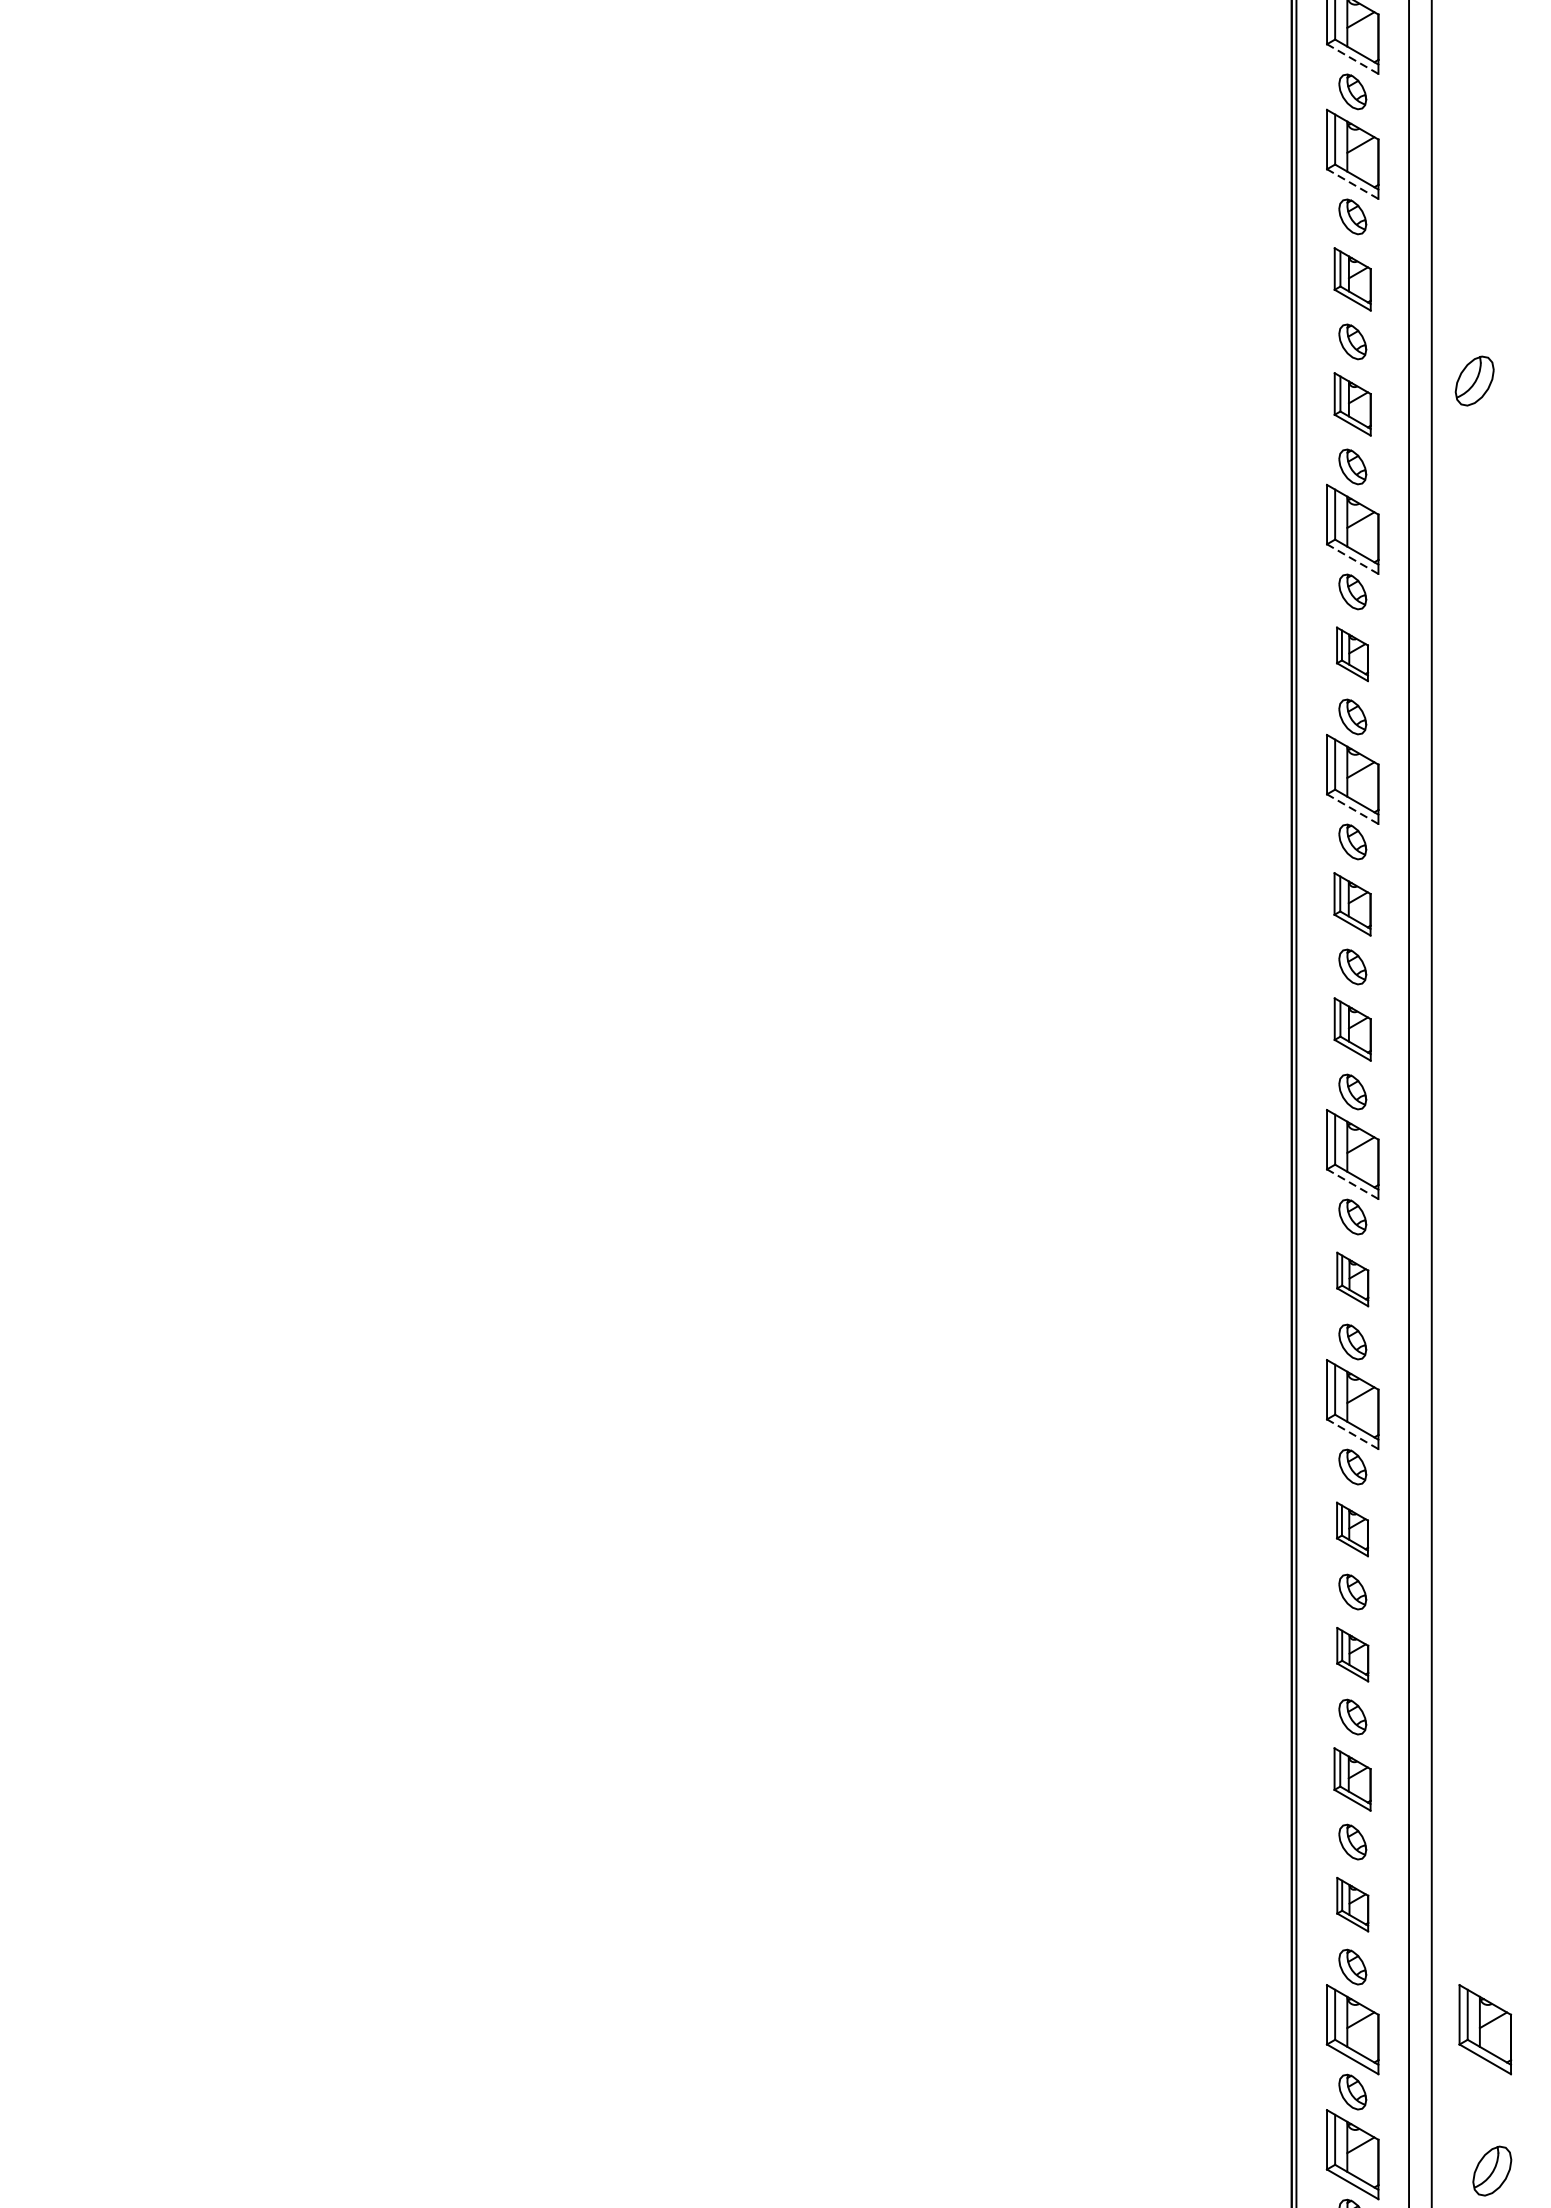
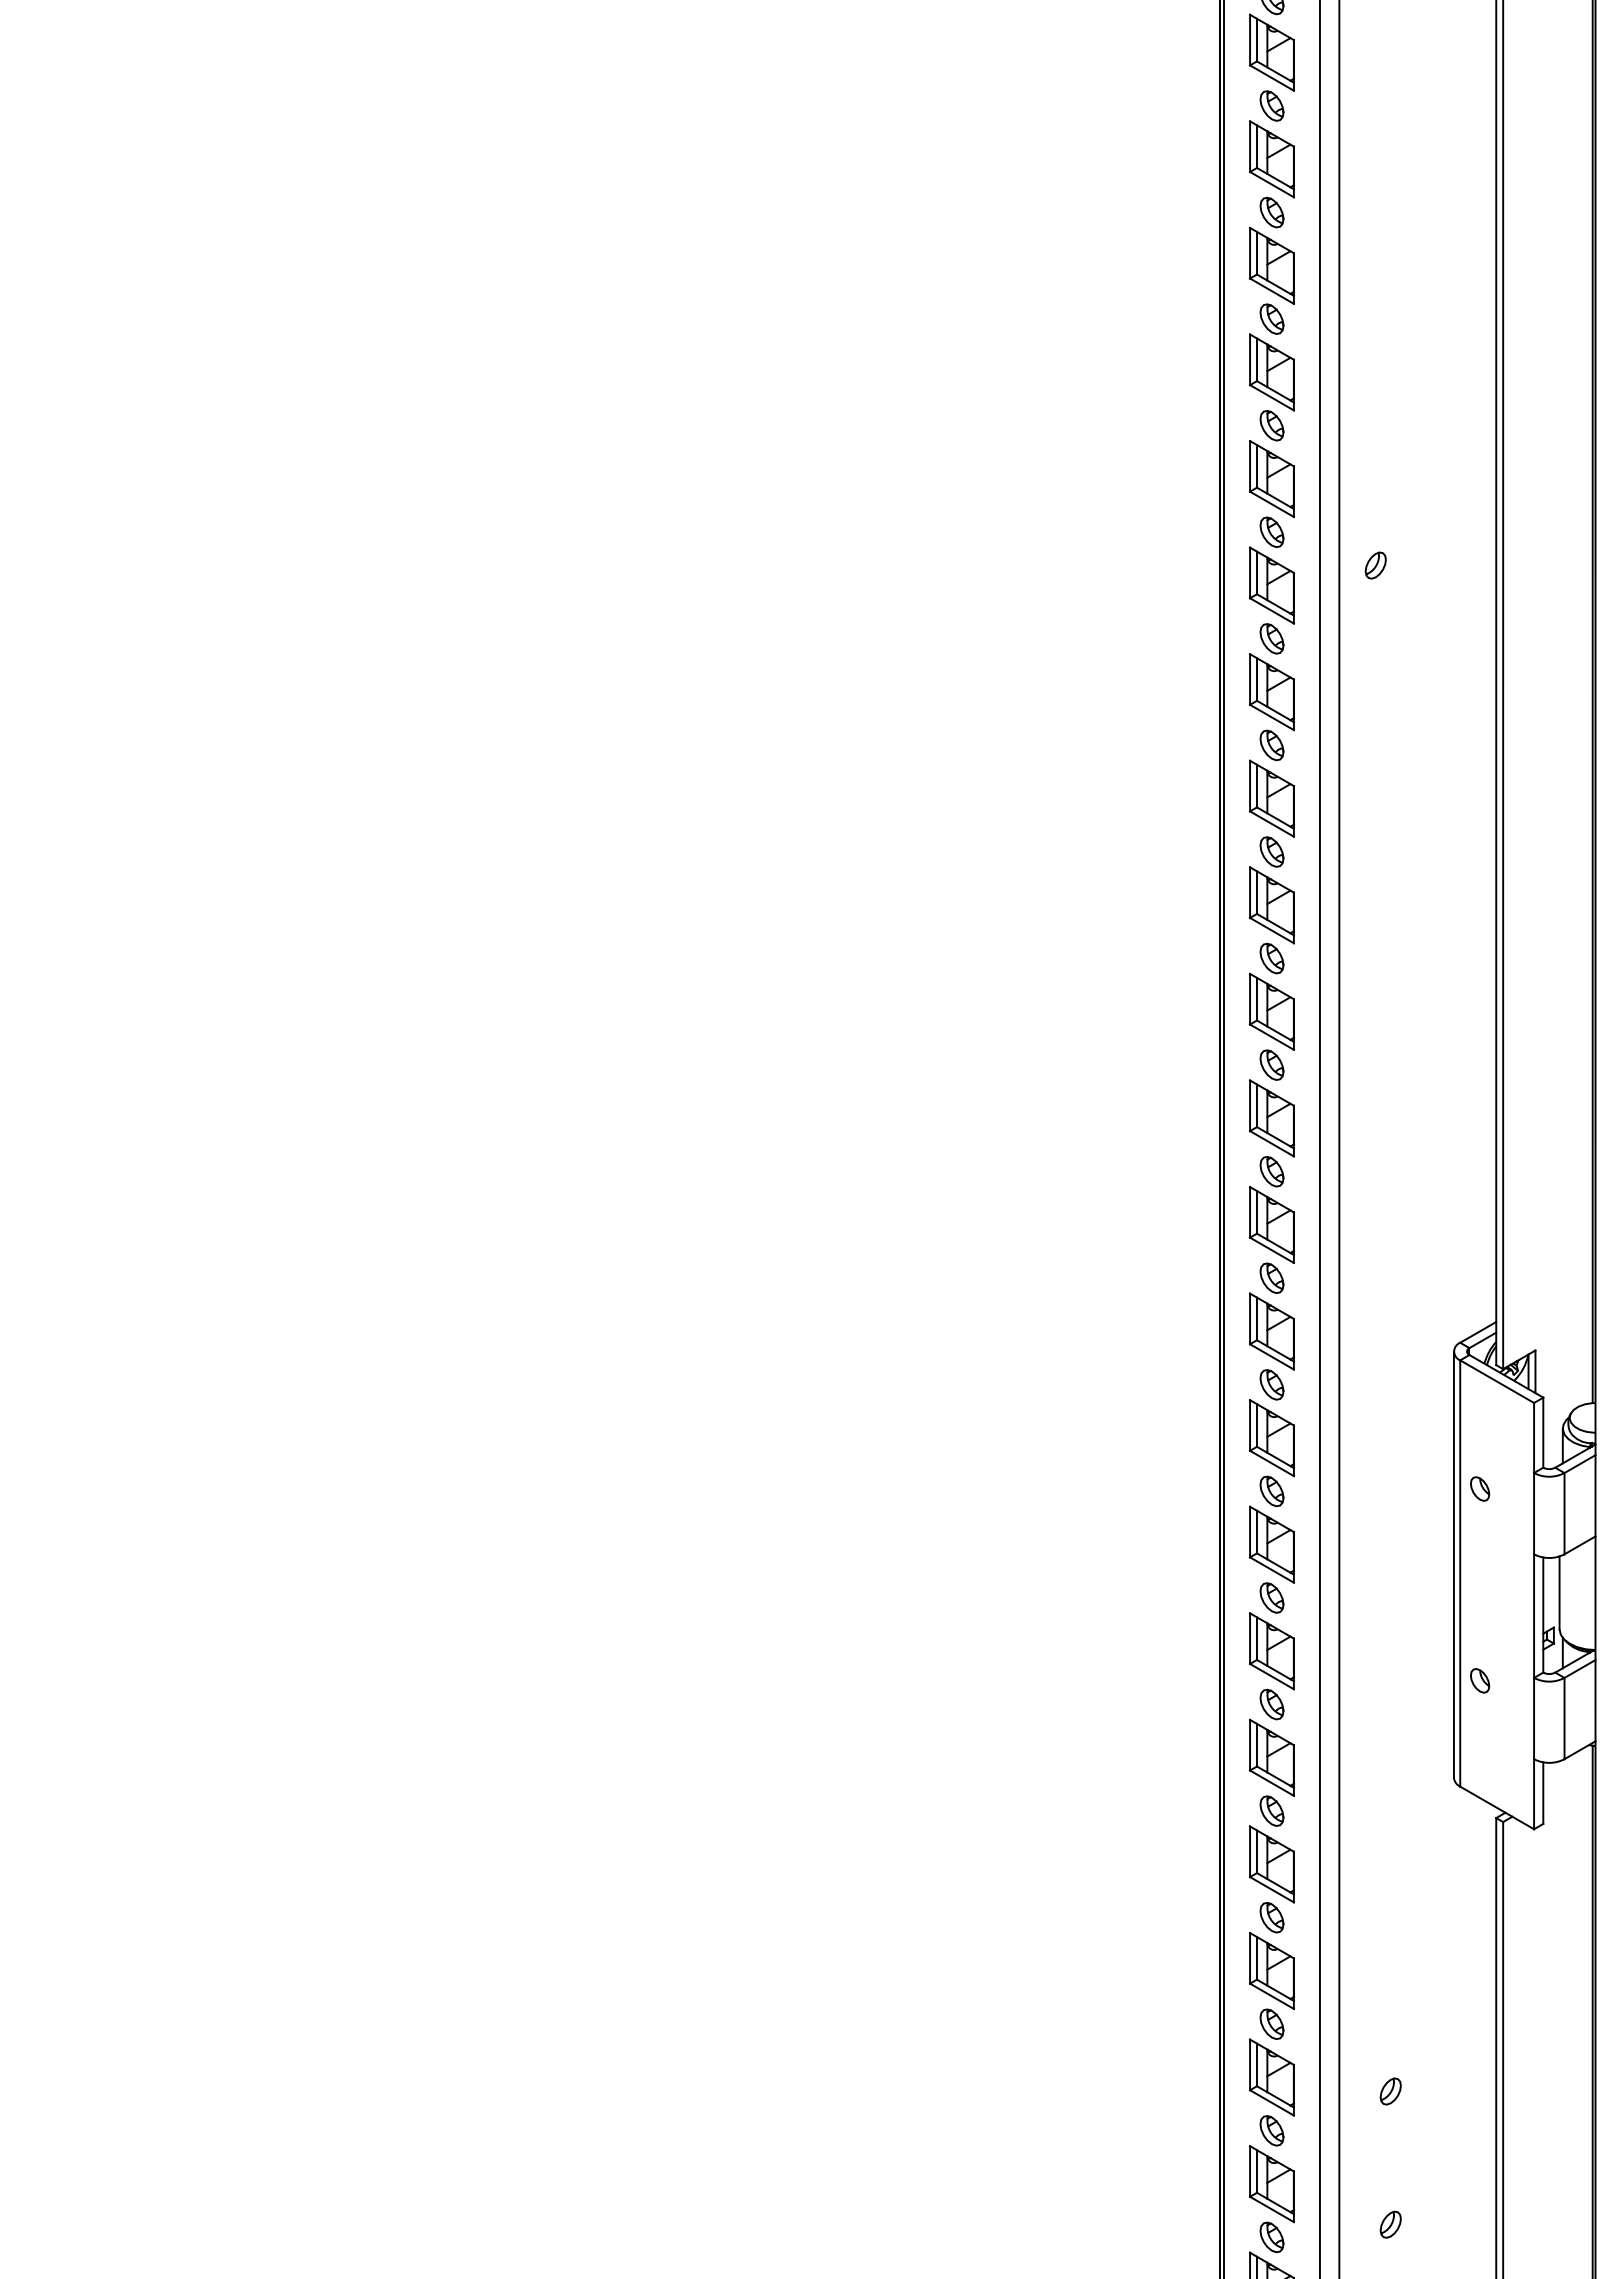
line: (1352, 58) -> (1271, 290), dashed -> solid
line: (1352, 183) -> (1271, 397), dashed -> solid
part: (1352, 278) -> (1271, 478), size x1.43
part: (1474, 380) -> (1375, 565), size x0.62
part: (1352, 404) -> (1271, 585), size x1.43
line: (1352, 559) -> (1271, 717), dashed -> solid
part: (1352, 654) -> (1271, 798), size x1.67
line: (1352, 809) -> (1271, 930), dashed -> solid
part: (1352, 904) -> (1271, 1011), size x1.43
part: (1352, 1029) -> (1271, 1118), size x1.43
line: (1352, 1184) -> (1271, 1250), dashed -> solid
part: (1352, 1279) -> (1271, 1331), size x1.67
line: (1352, 1434) -> (1271, 1463), dashed -> solid
part: (1352, 1529) -> (1271, 1544), size x1.67
part: (1352, 1654) -> (1271, 1651), size x1.67
part: (1352, 1779) -> (1271, 1757), size x1.43
part: (1352, 1904) -> (1271, 1864), size x1.67
part: (1484, 2029) -> (1384, 1970), removed
part: (1491, 2171) -> (1390, 2091), size x0.62

